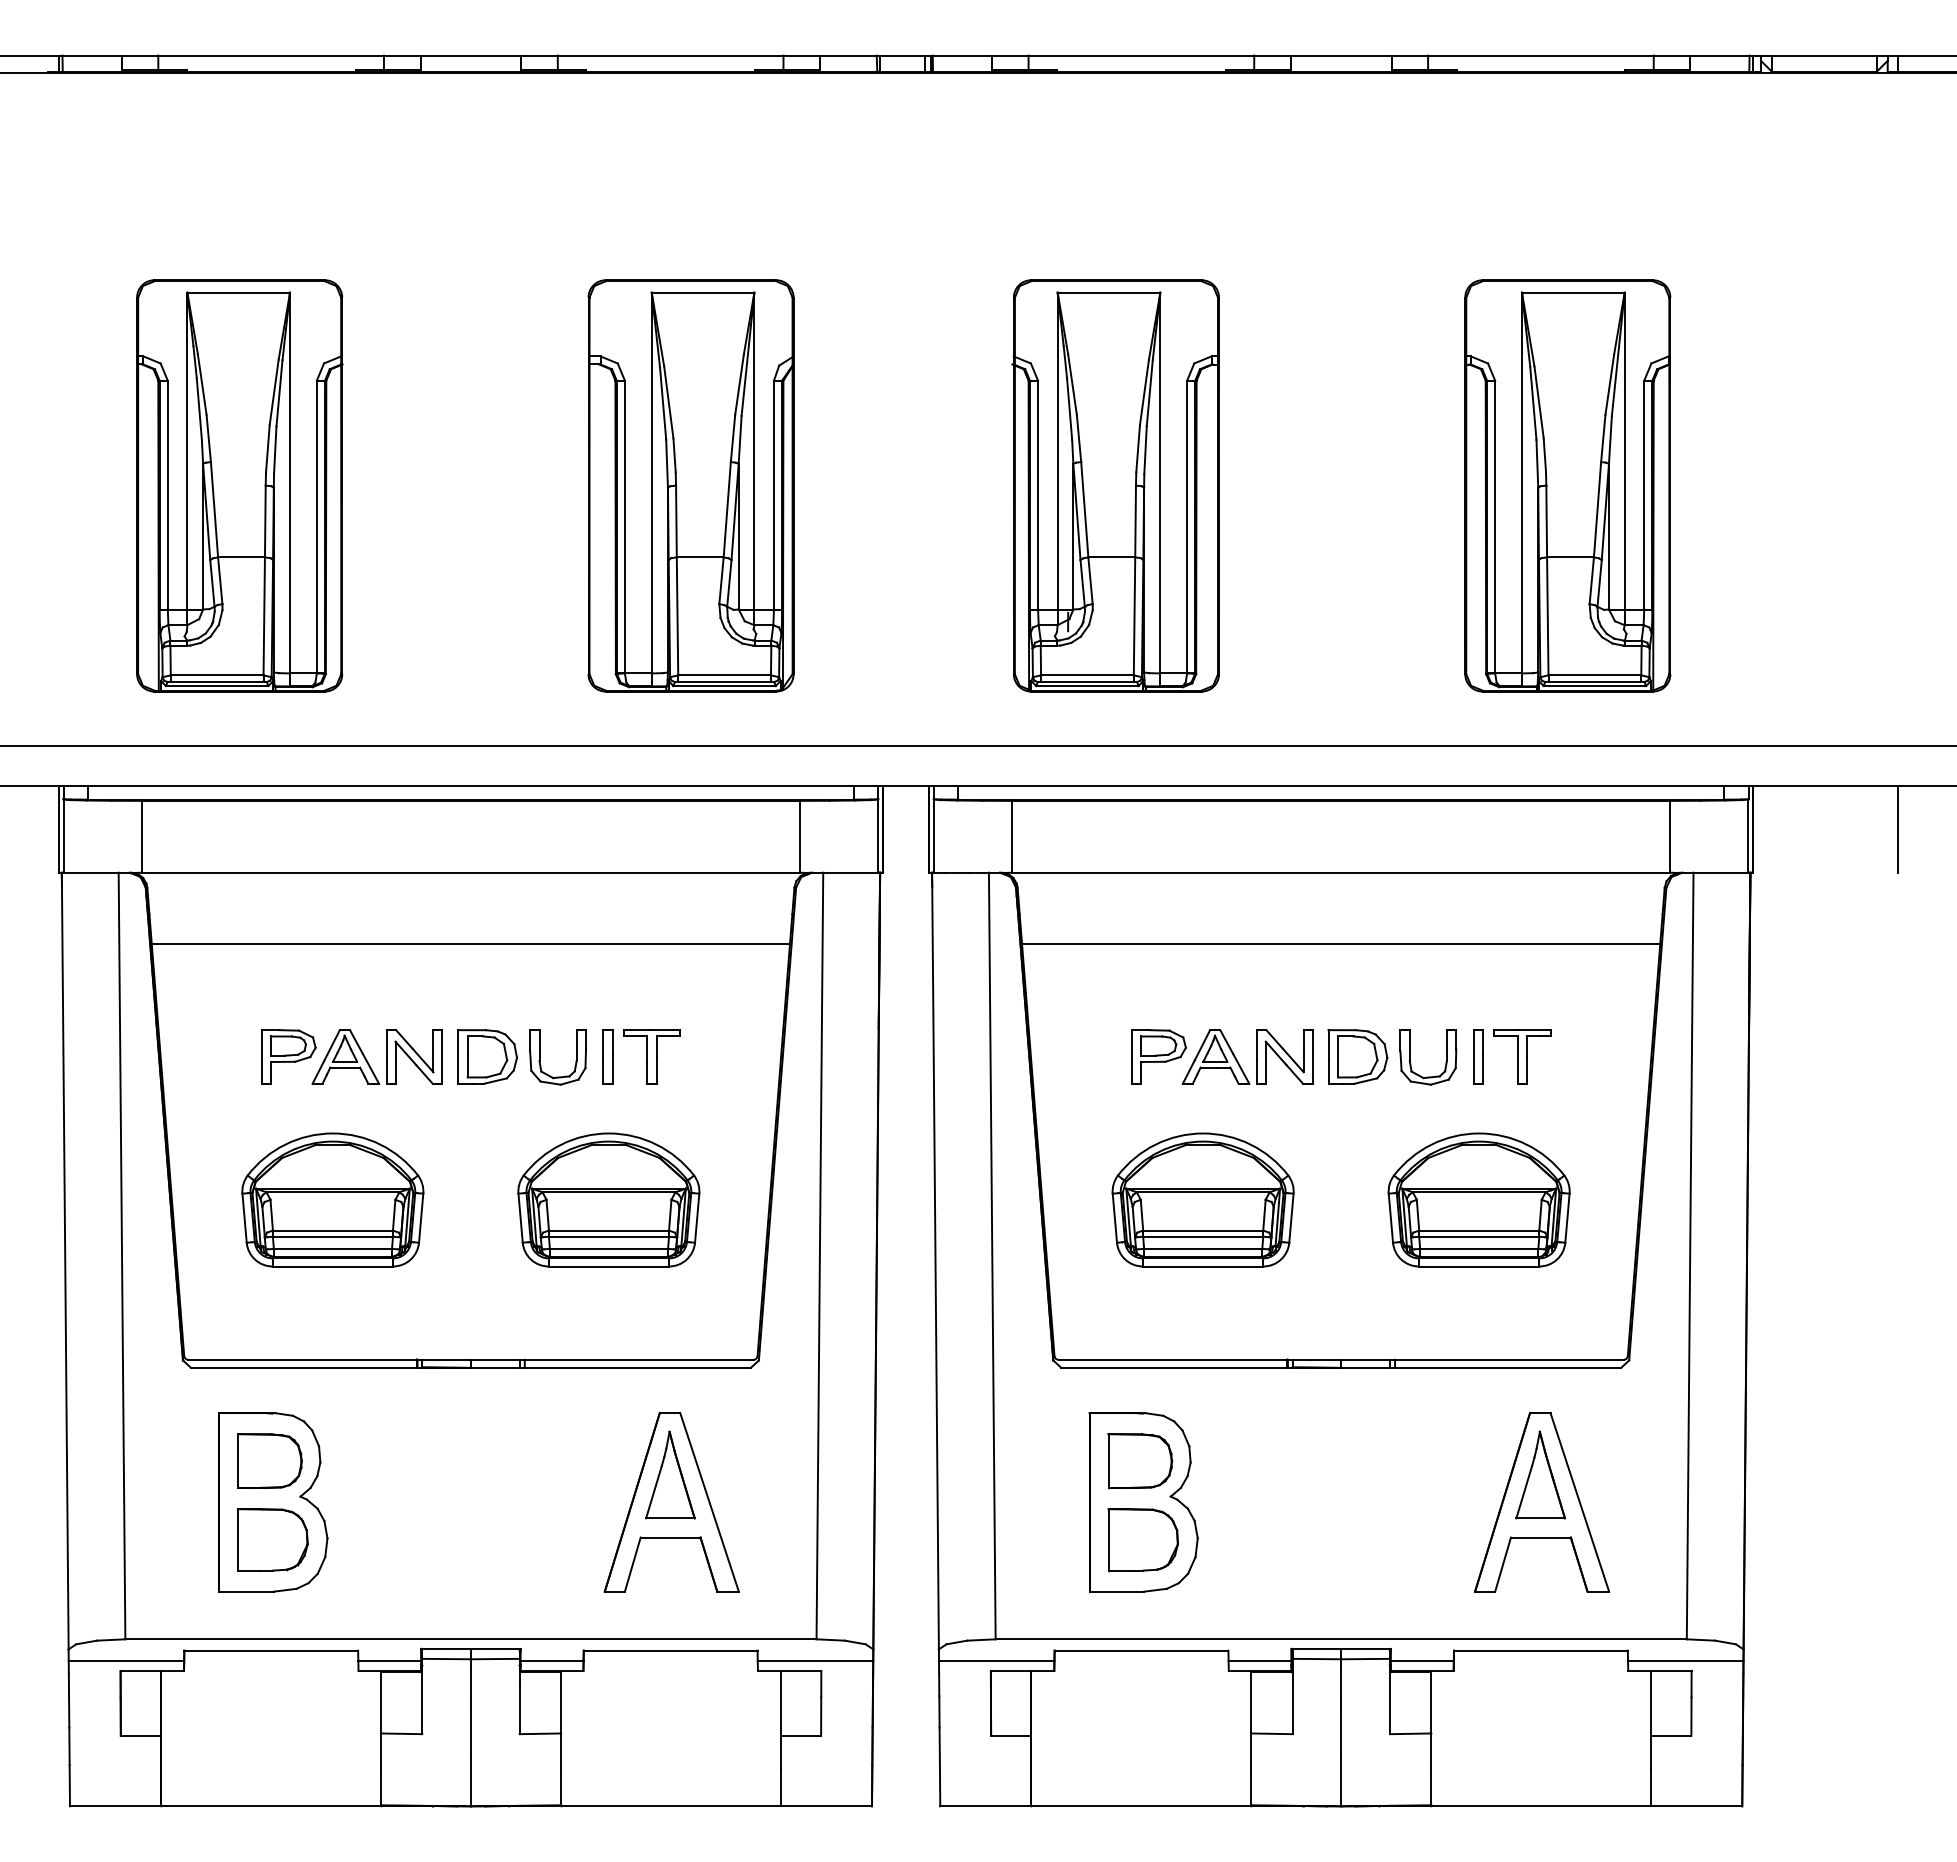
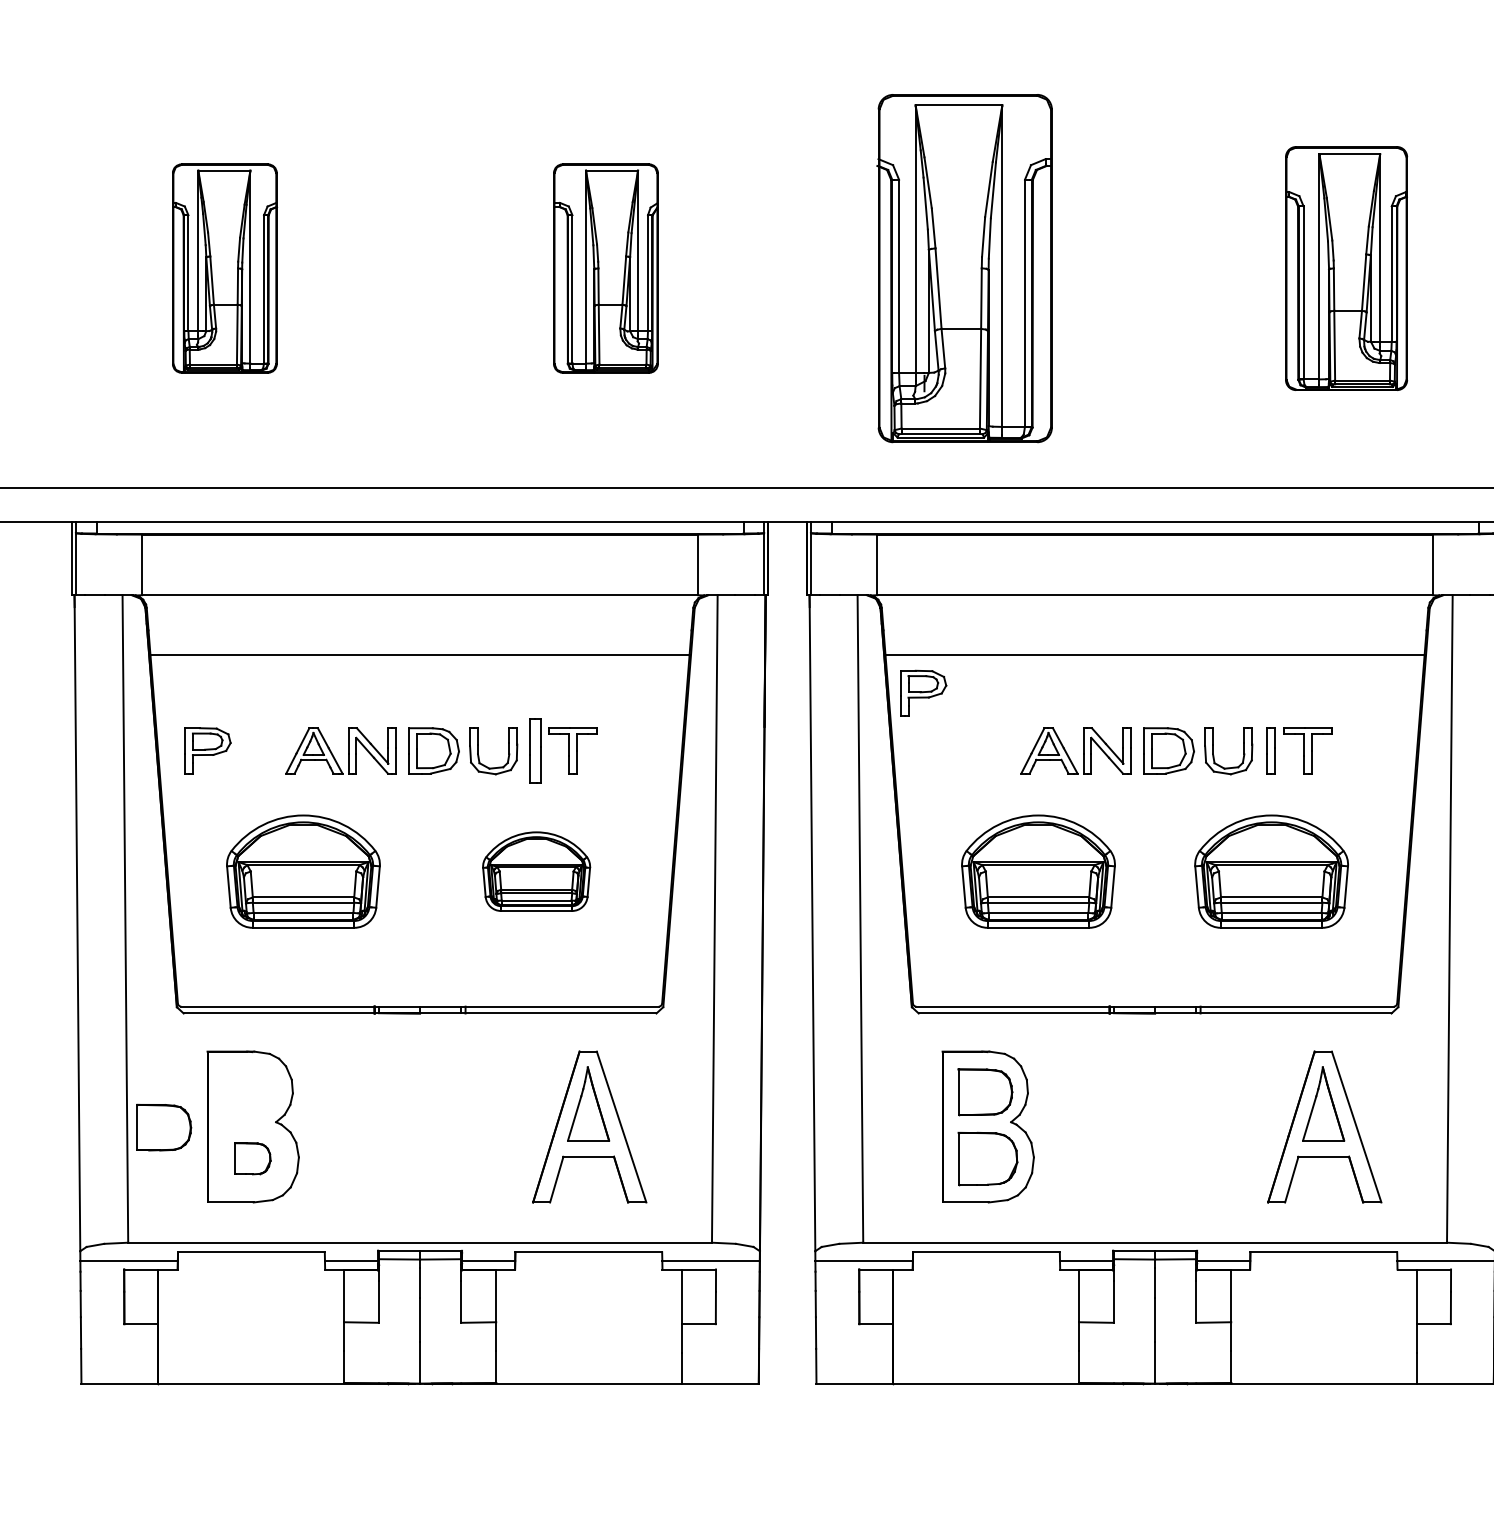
part: (239, 485) -> (224, 268), size x0.6
part: (690, 485) -> (605, 268), size x0.6
part: (1567, 485) -> (1346, 268), size x0.7
part: (288, 1056) -> (207, 750), moved
part: (607, 1056) -> (535, 750), size x1.4
part: (1158, 1056) -> (923, 693), moved
part: (608, 1199) -> (536, 871), size x0.7
part: (269, 1460) -> (163, 1127), moved
part: (272, 1539) -> (252, 1158), size x0.6

